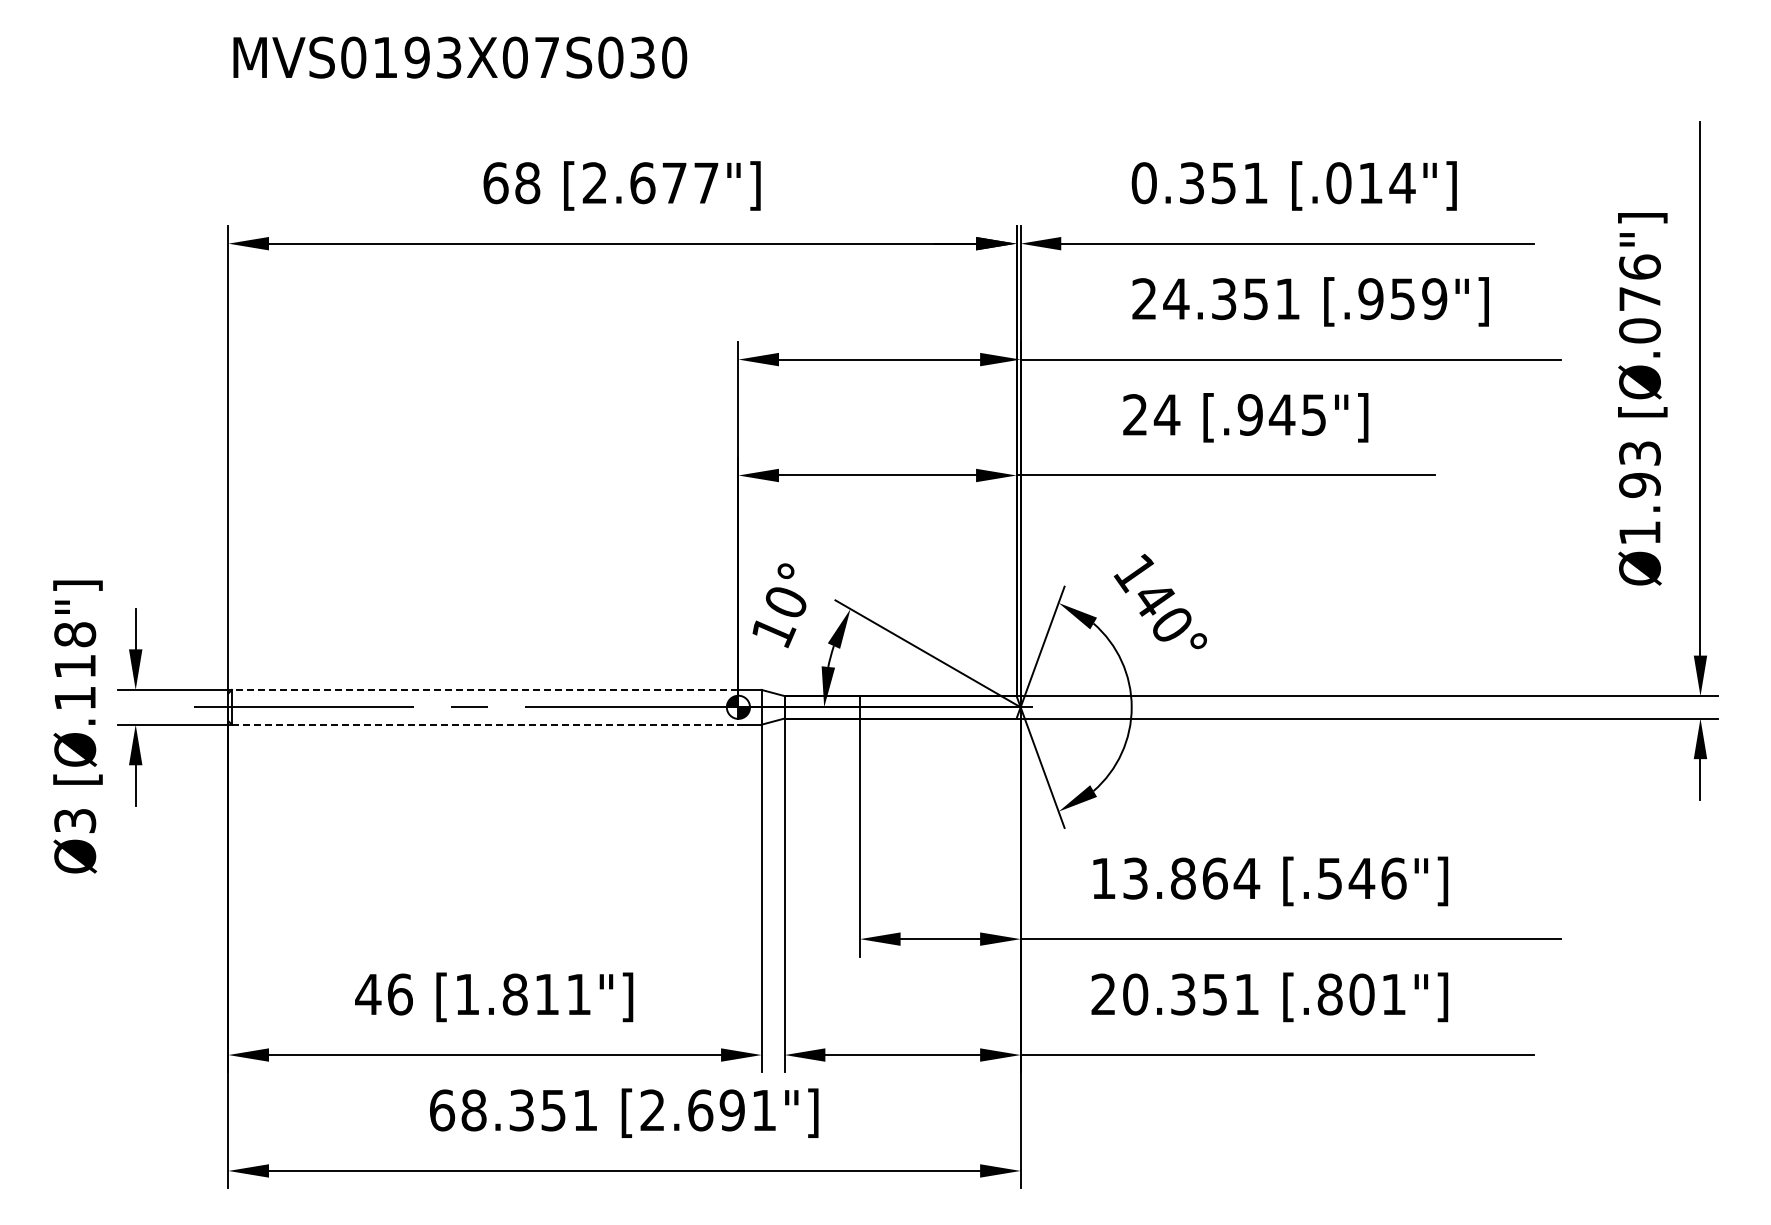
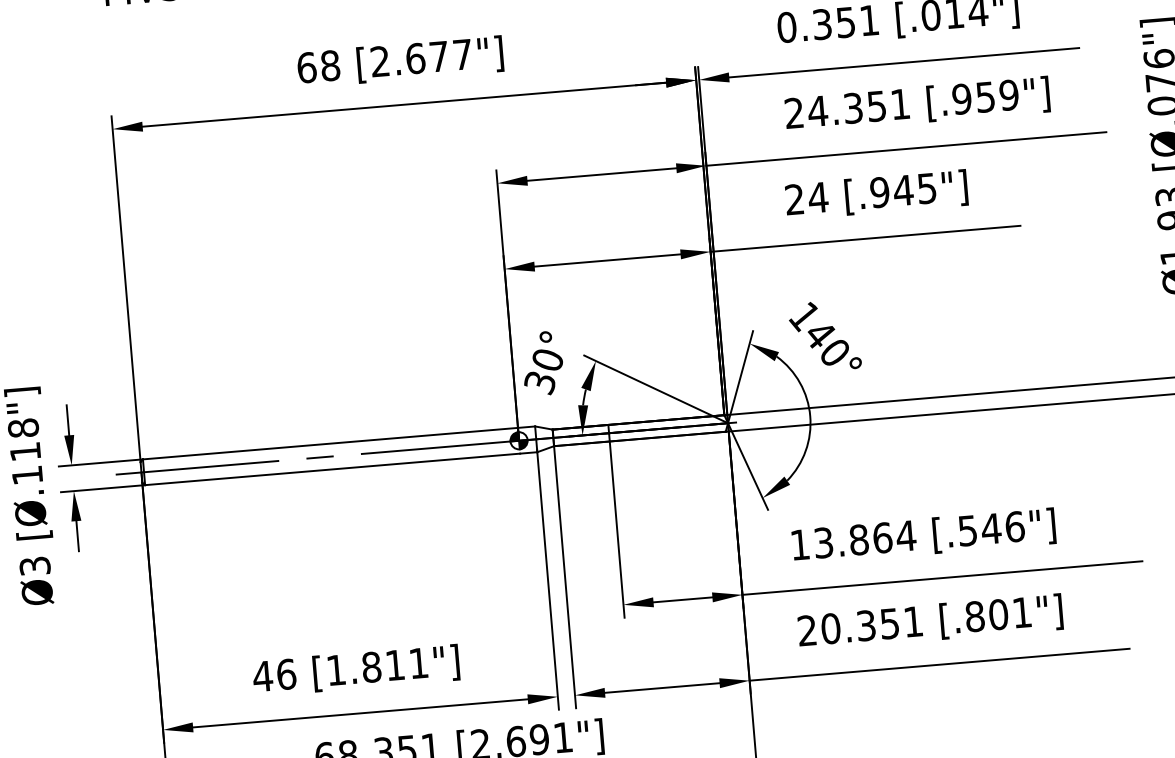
text: (773, 632) -> (540, 383), 10° -> 30°
line: (484, 689) -> (329, 443), dashed -> solid
line: (485, 724) -> (332, 469), dashed -> solid

